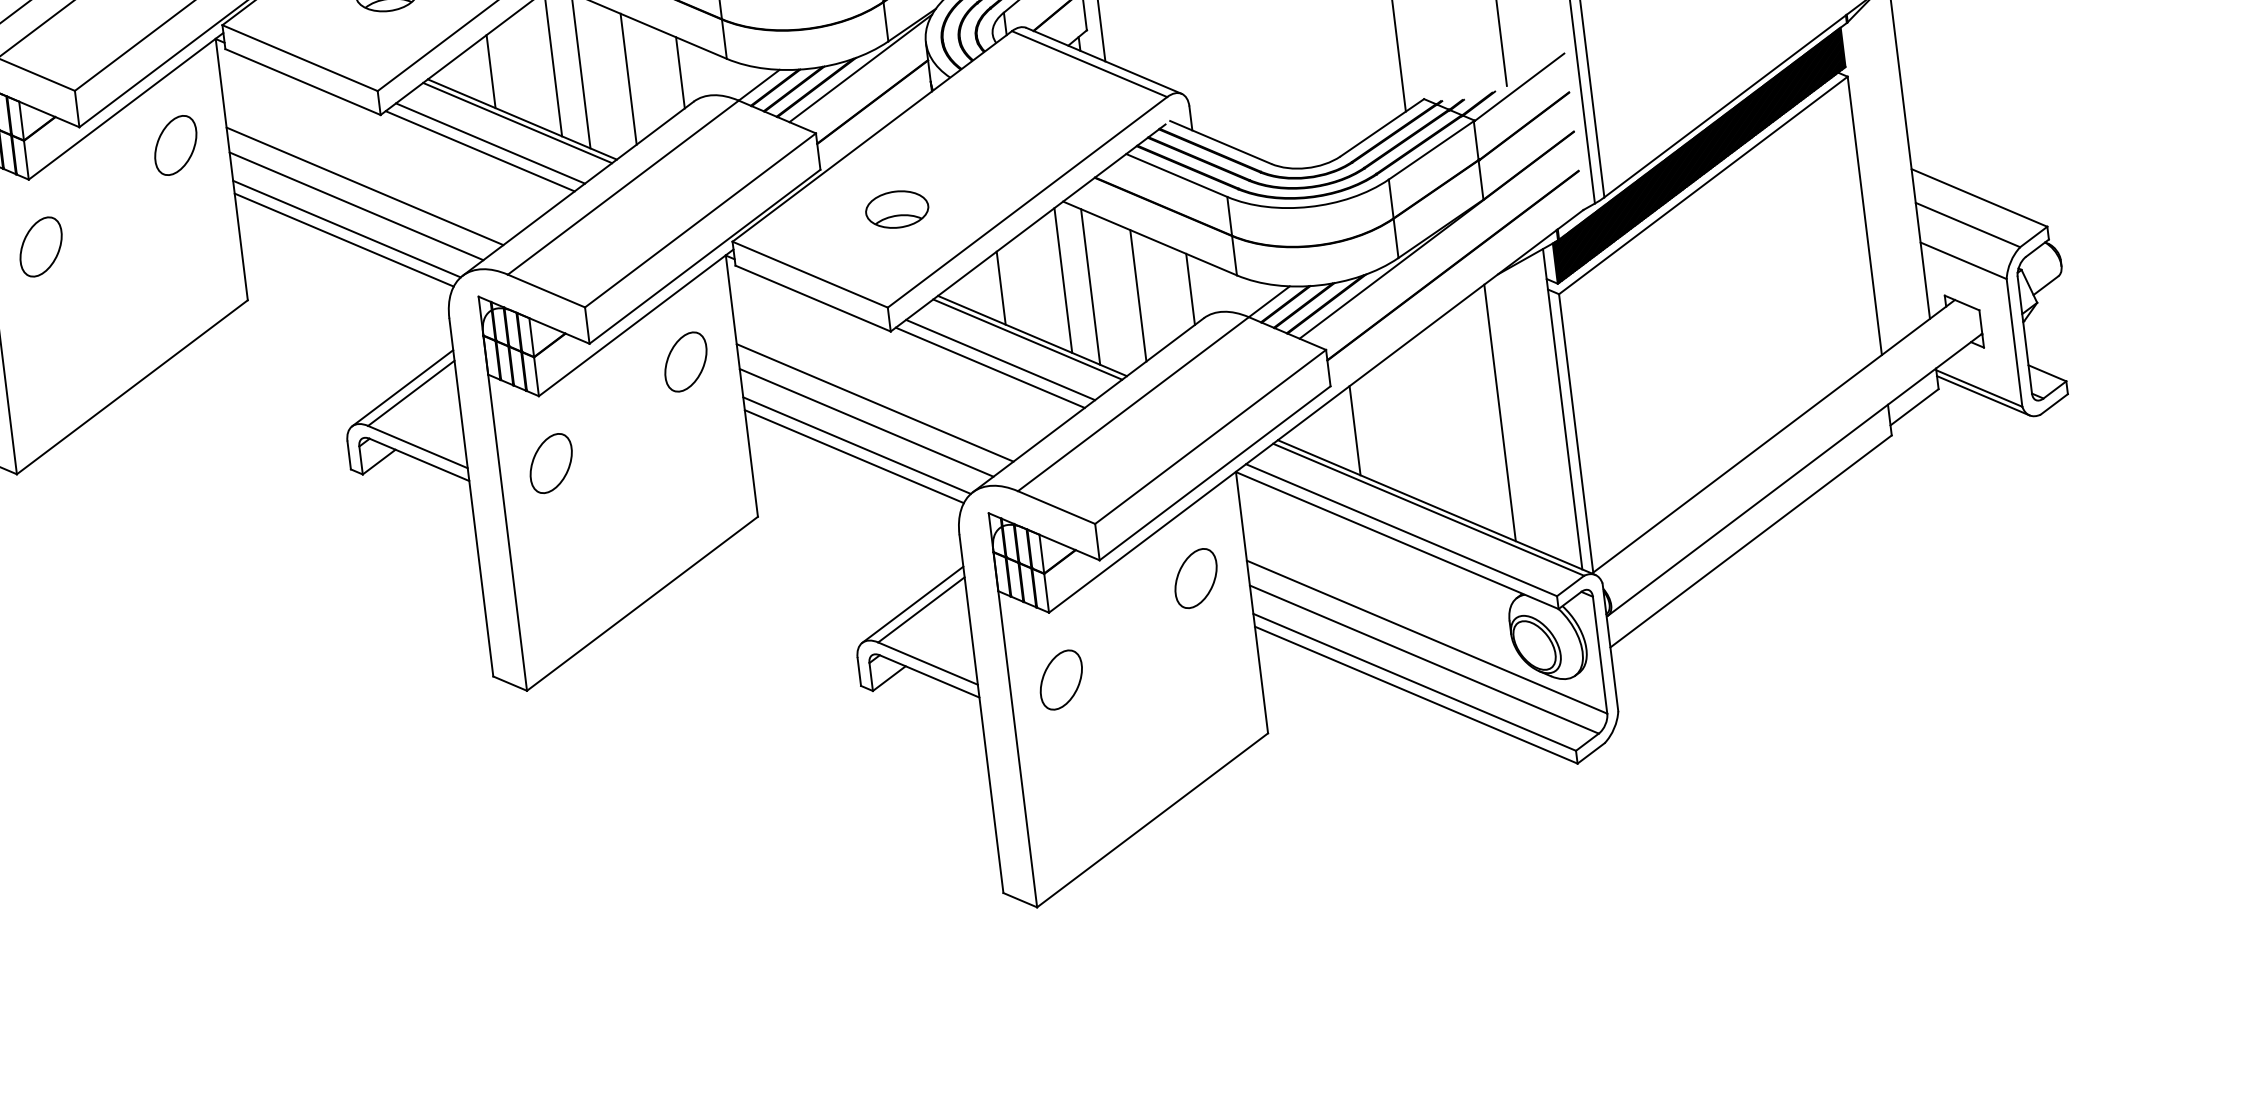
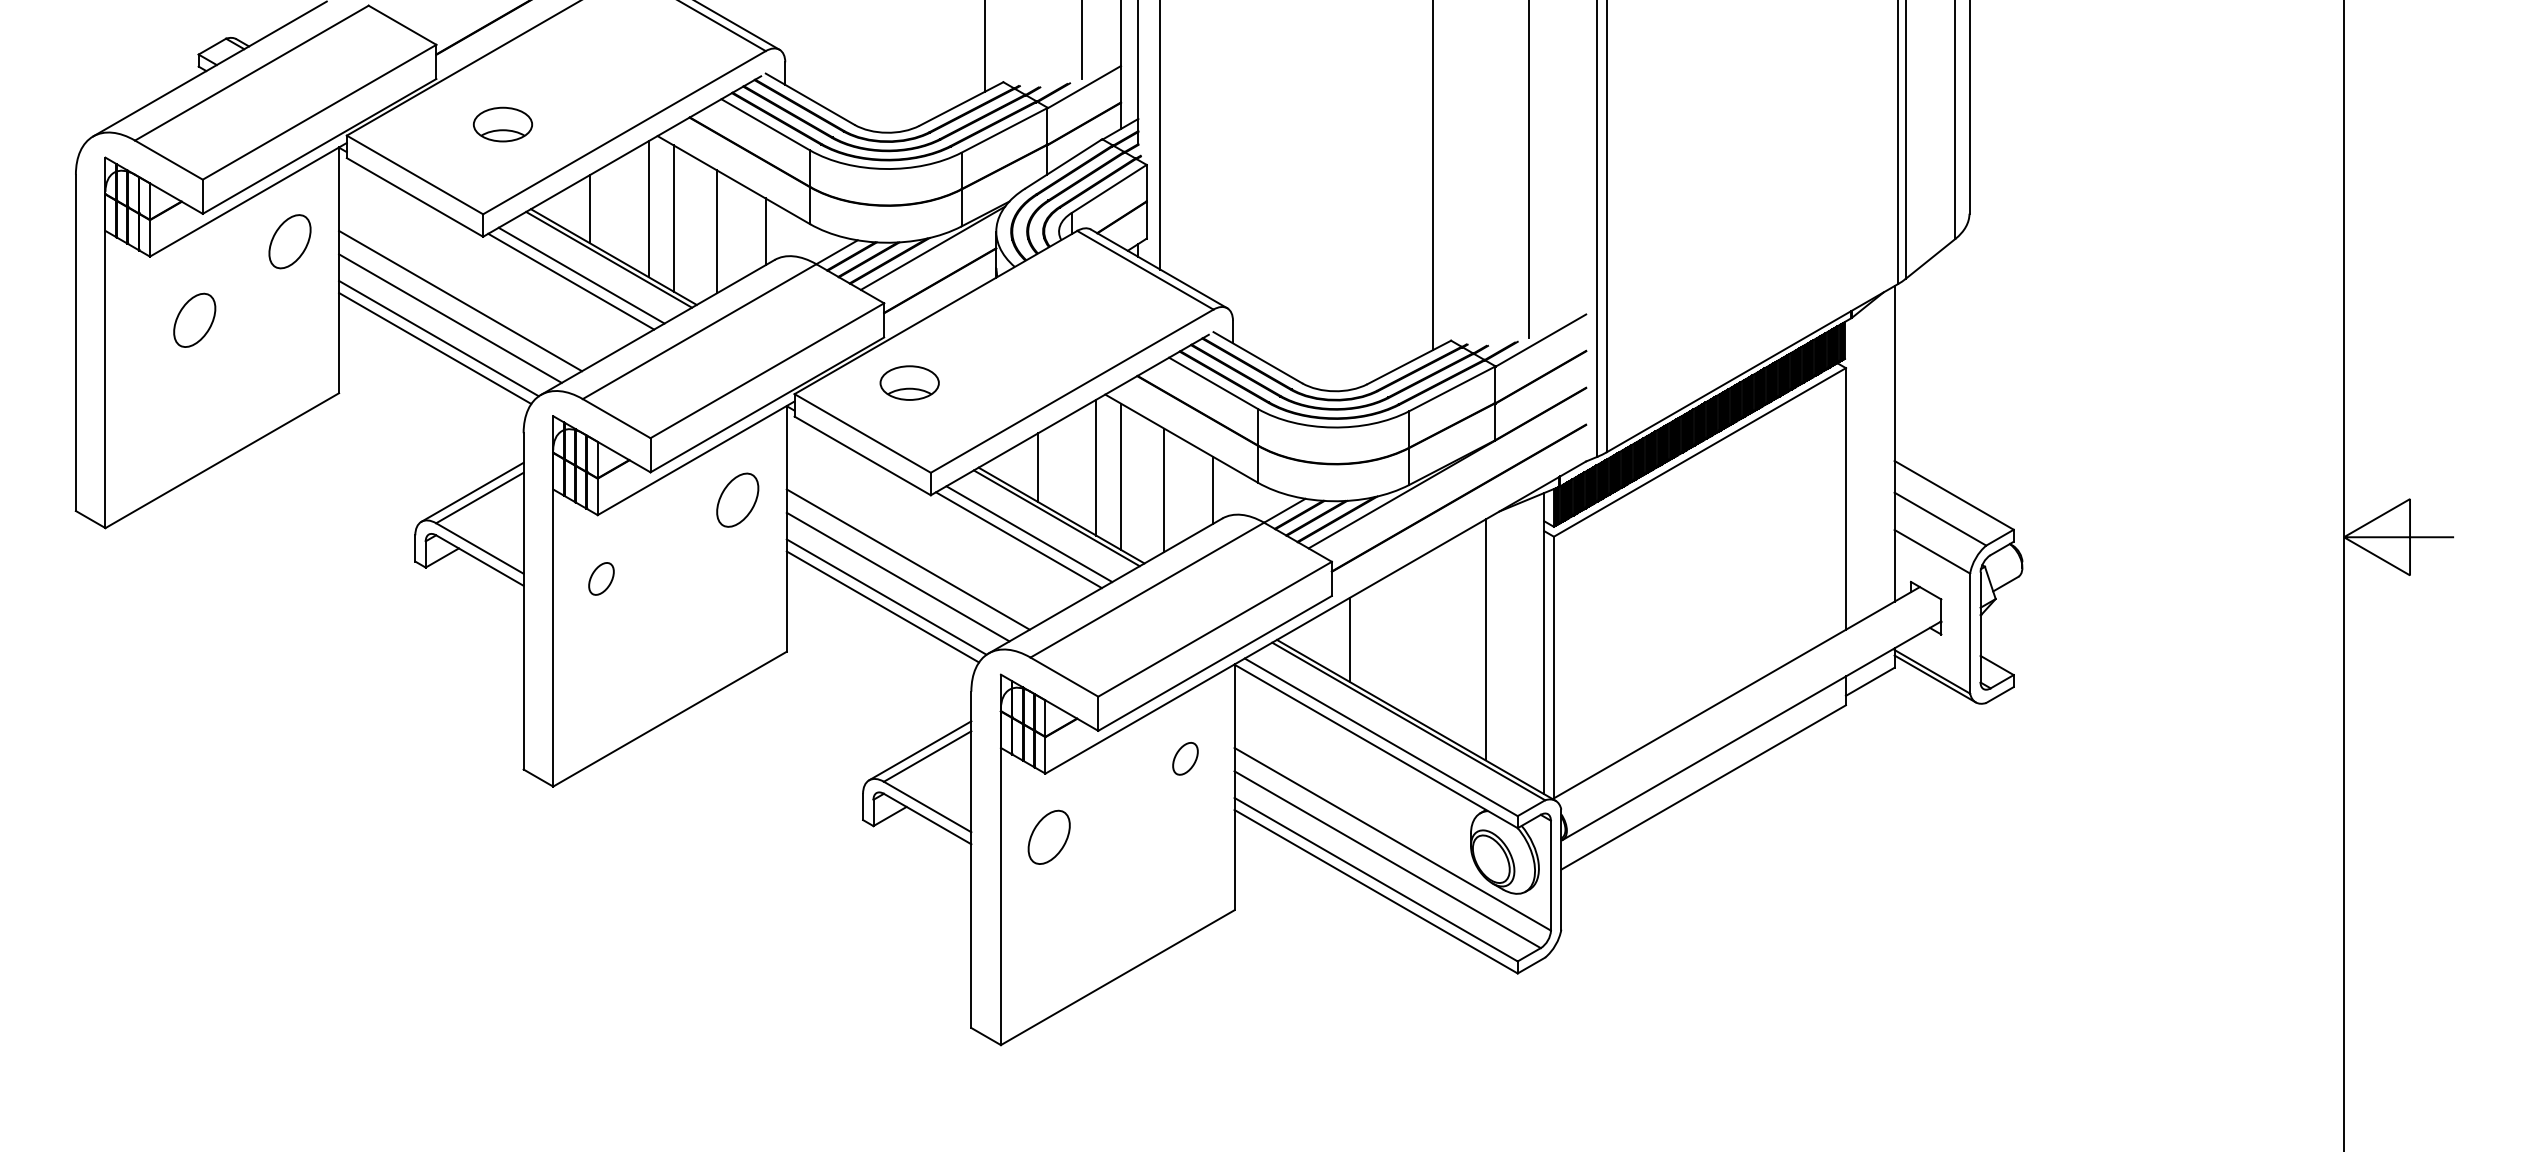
part: (896, 208) -> (909, 382), moved
part: (40, 246) -> (194, 319), moved
part: (551, 463) -> (601, 578), size x0.6
part: (1196, 578) -> (1185, 758), size x0.6

